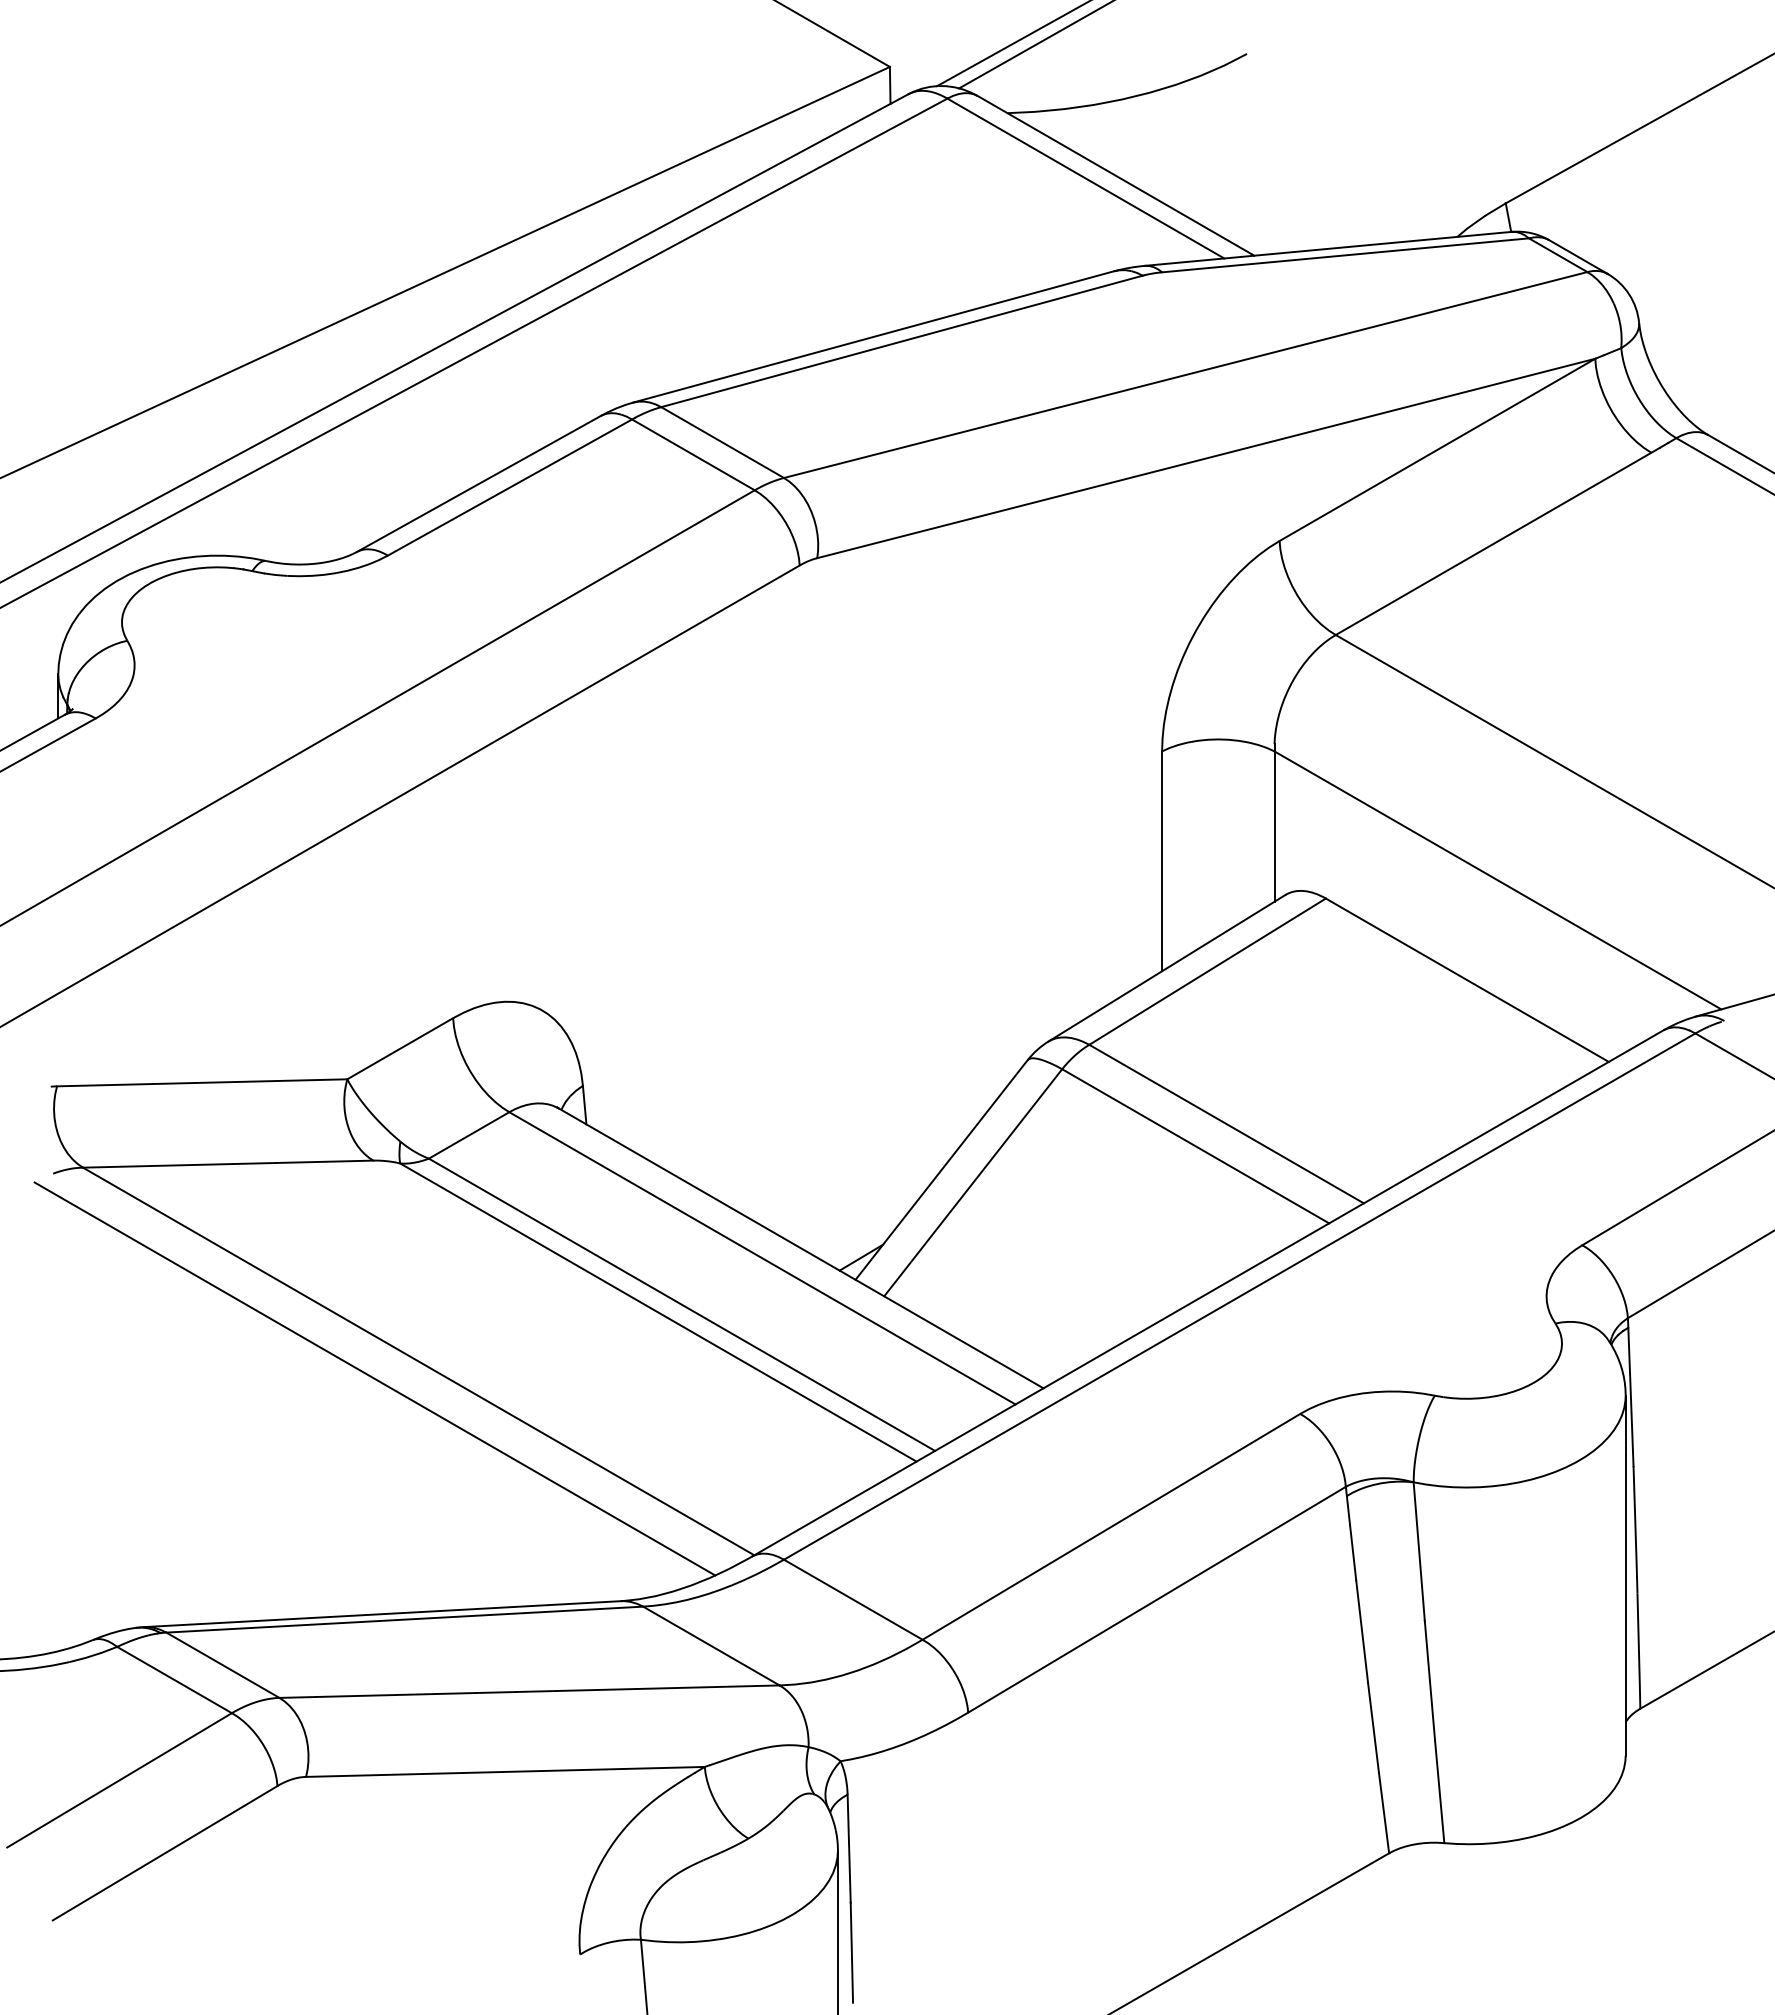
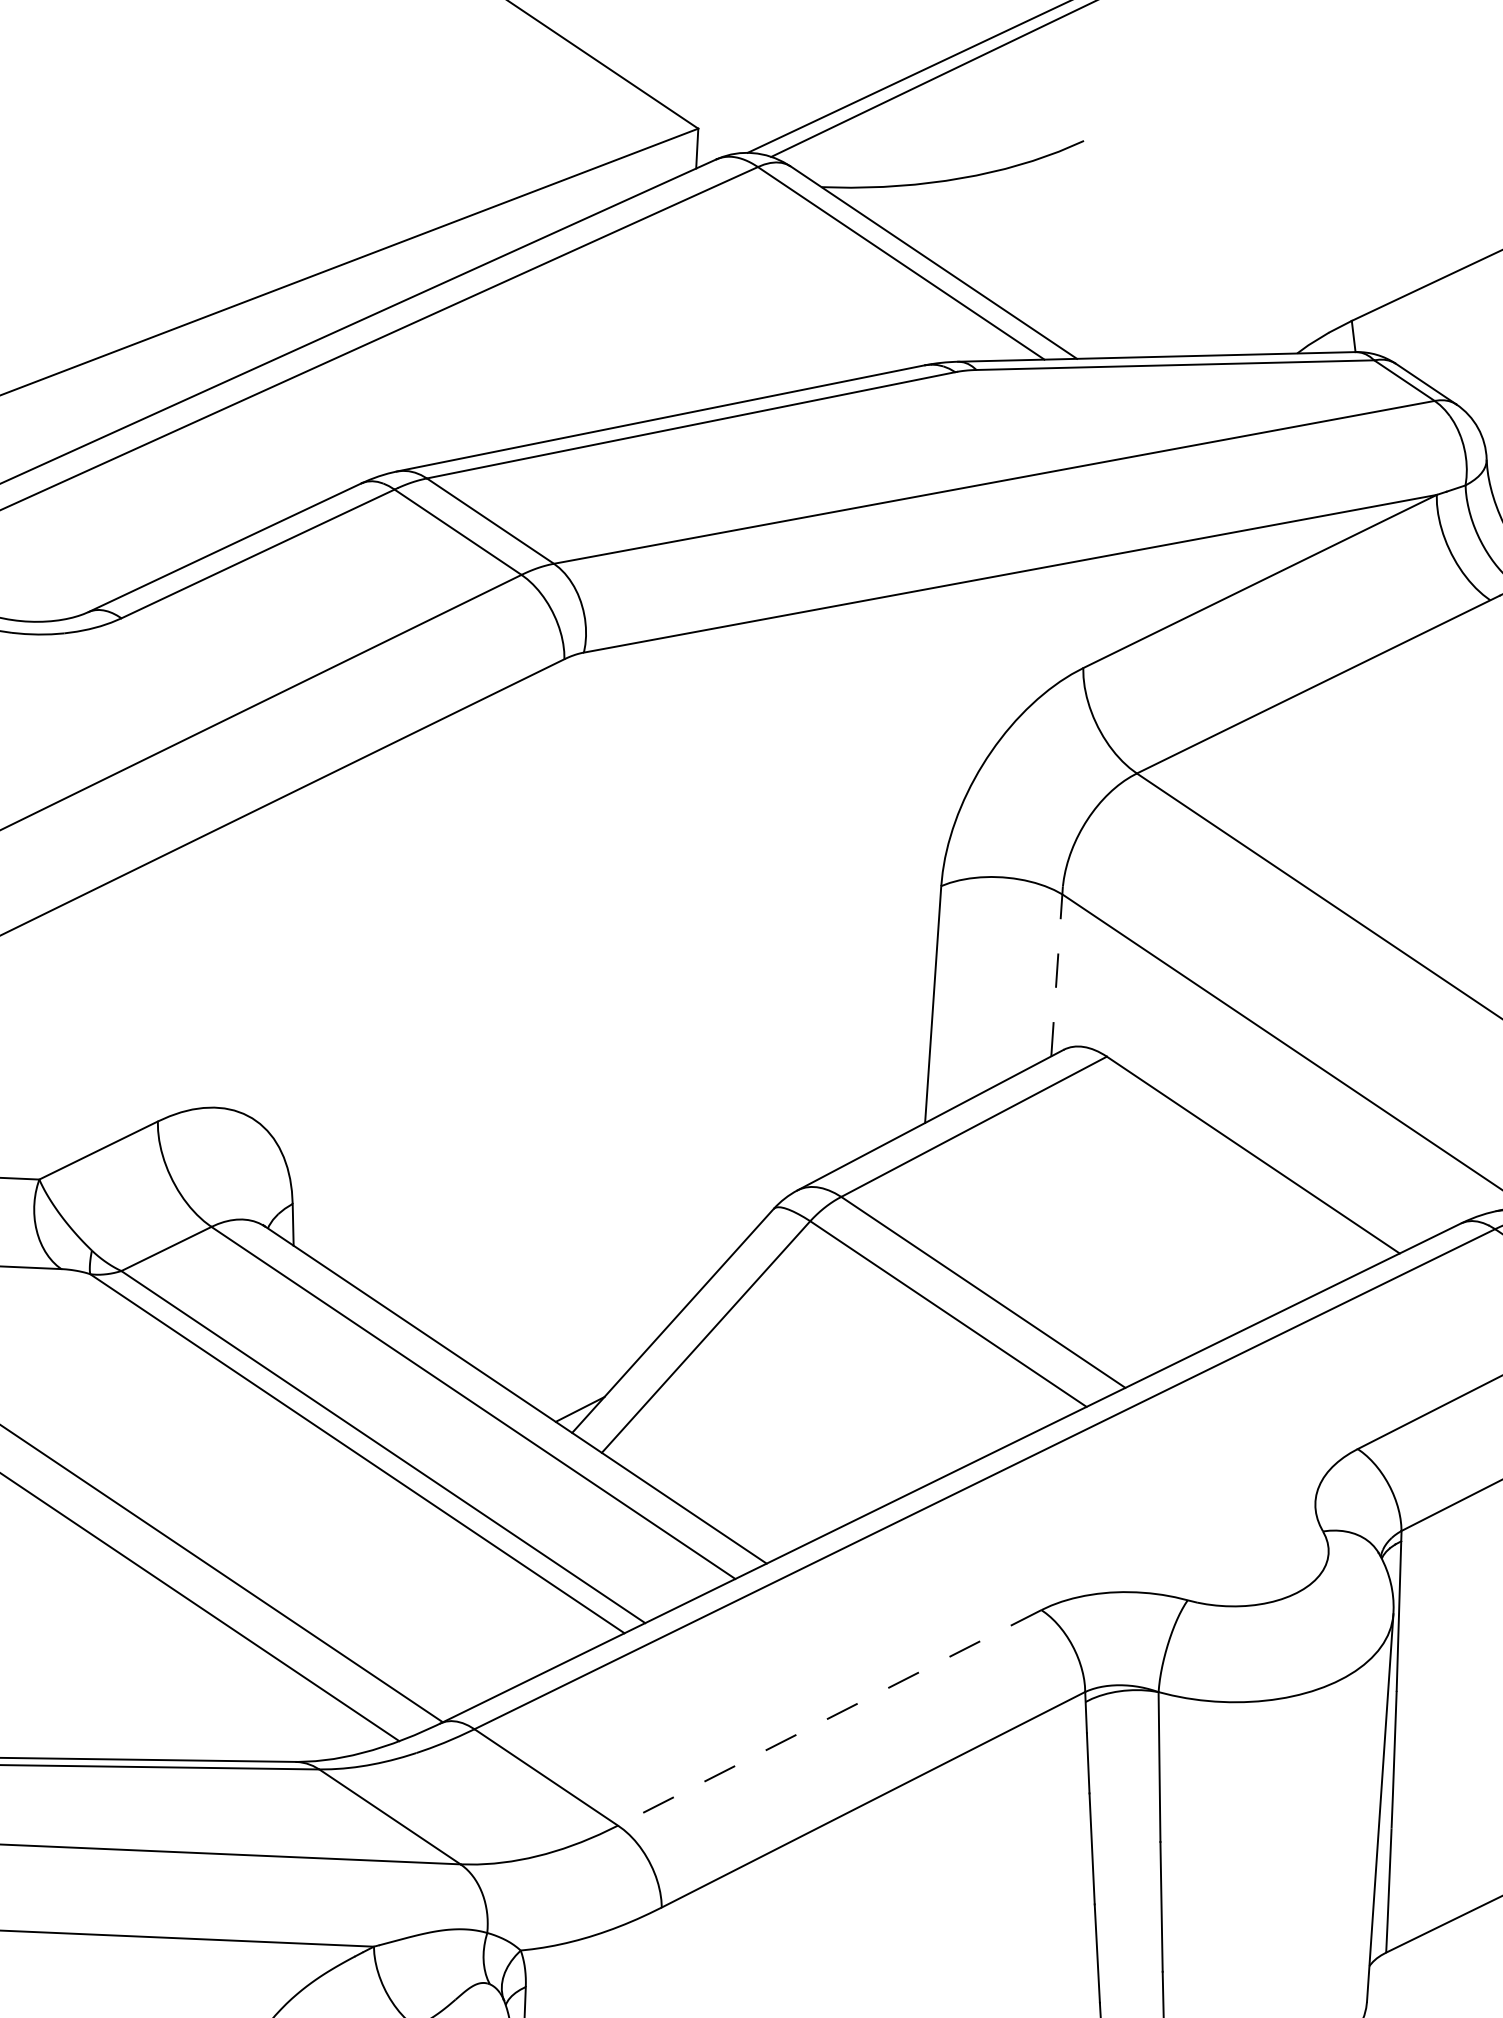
line: (1274, 823) -> (1057, 972), solid -> dashed
line: (1111, 1526) -> (829, 1717), solid -> dashed

